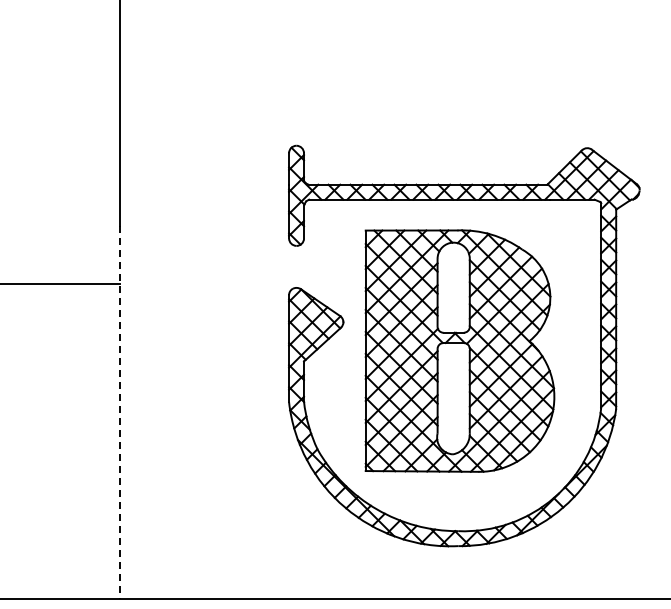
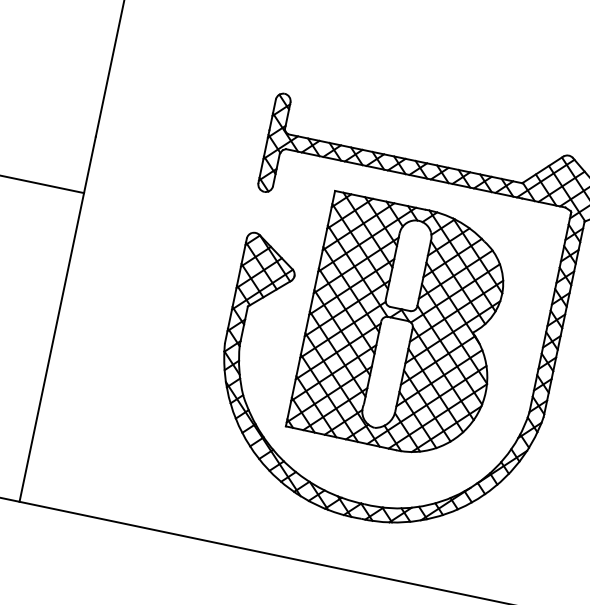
line: (120, 412) -> (57, 318), dashed -> solid

